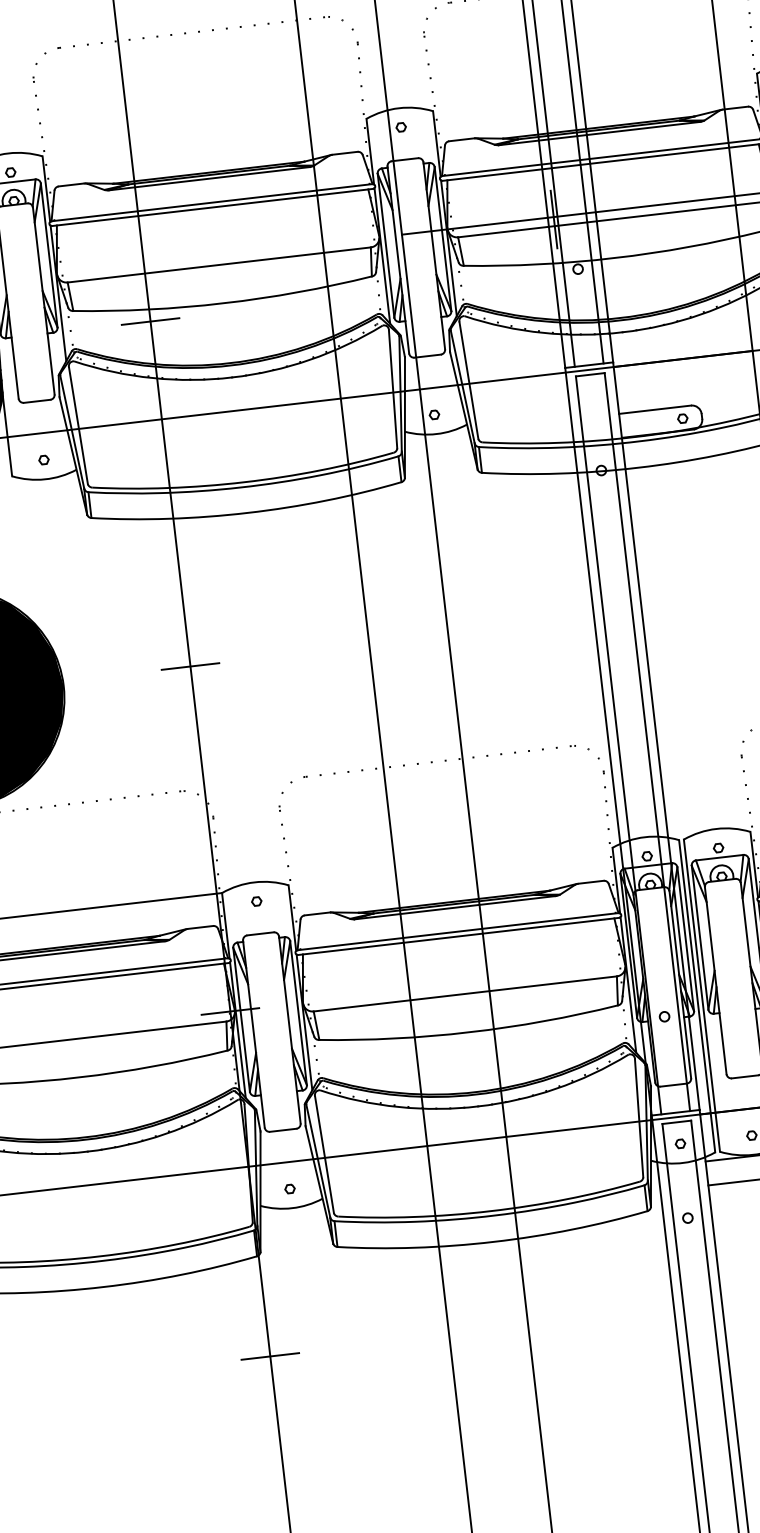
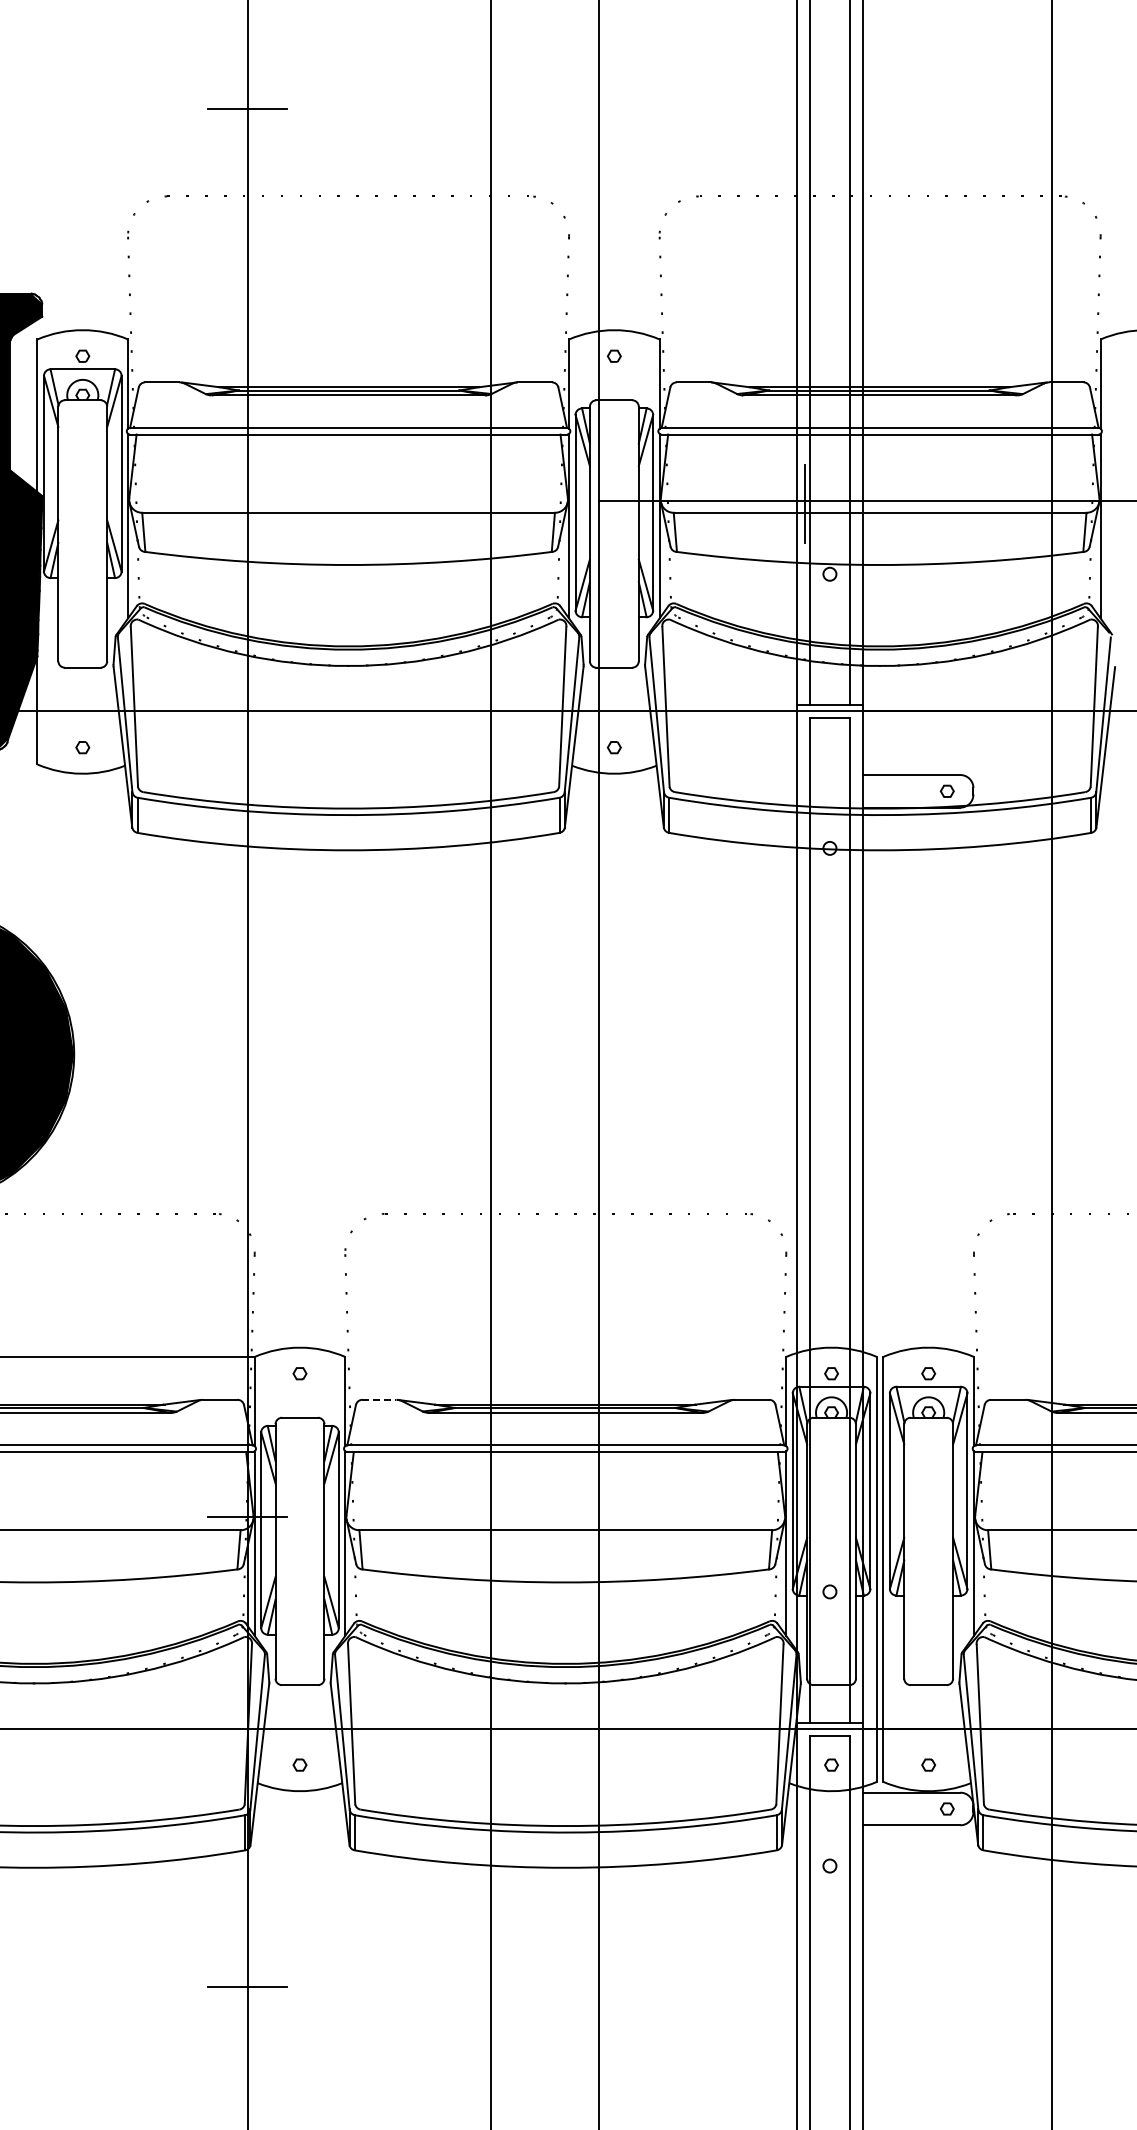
line: (150, 321) -> (247, 578), removed
line: (190, 666) -> (247, 1047), removed
line: (317, 913) -> (379, 1399), solid -> dashed

